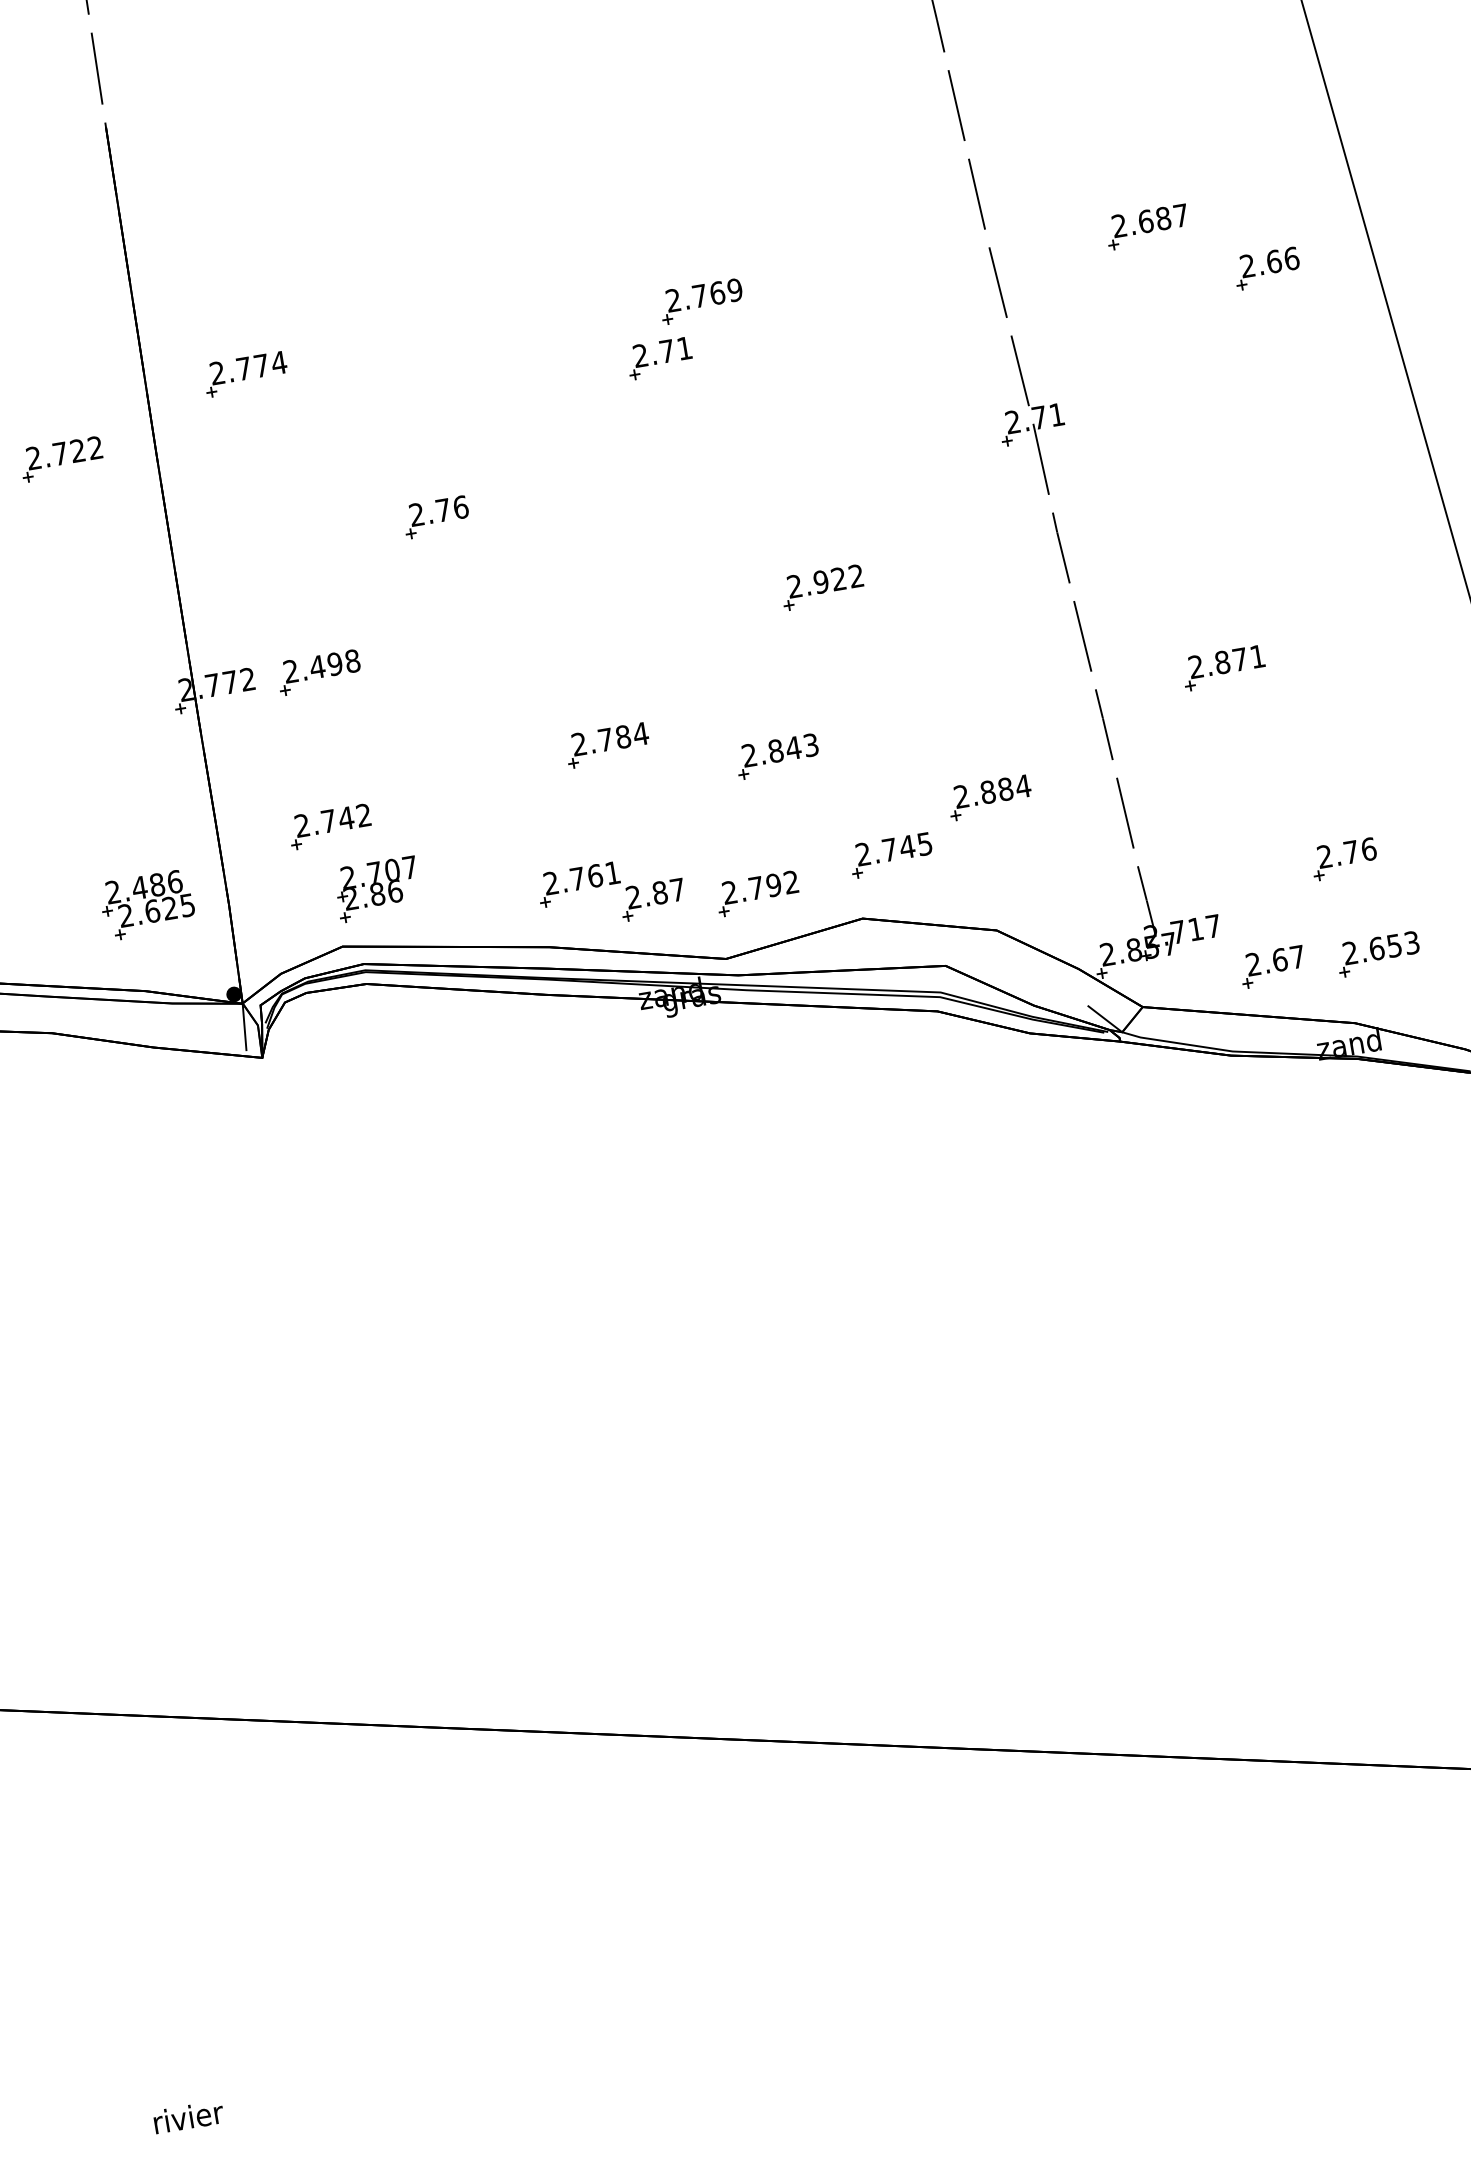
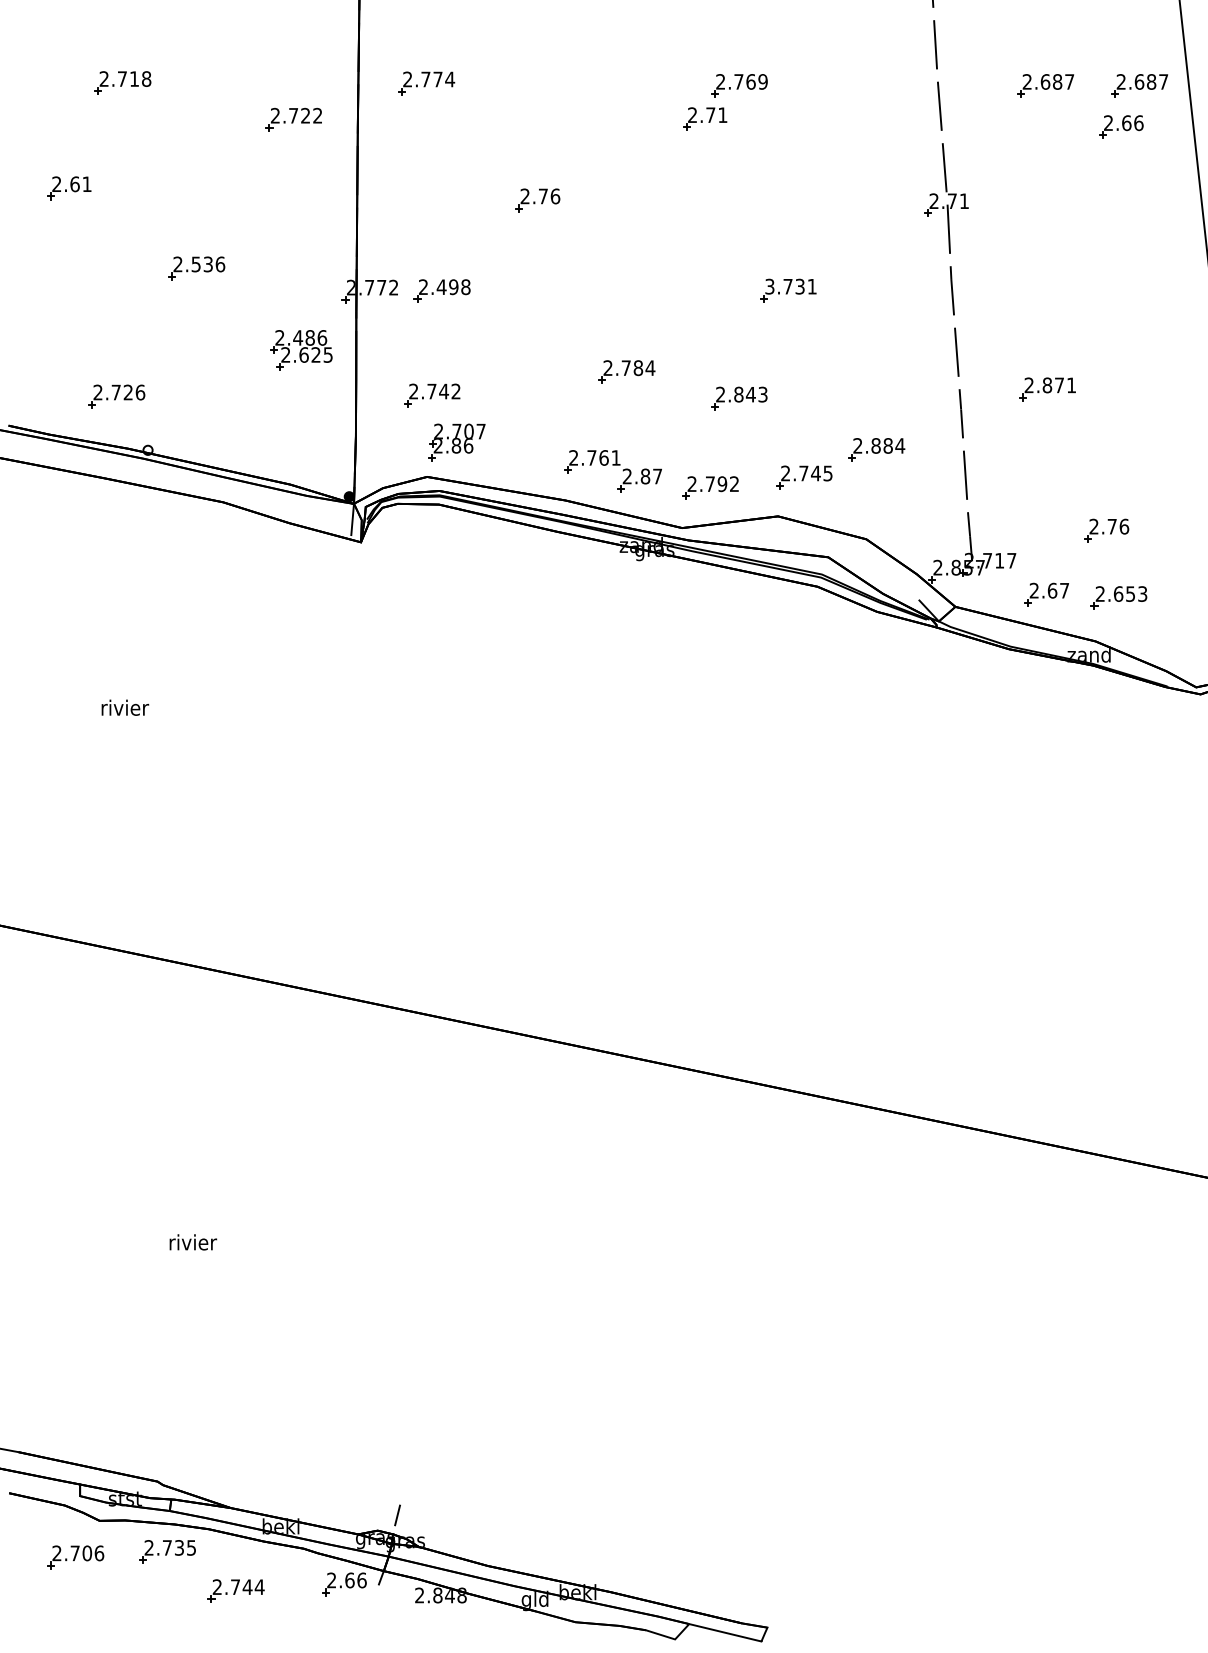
part: (1283, 203) -> (1139, 85), added
text: (824, 581) -> (790, 286), 2.922 -> 3.731
part: (147, 905) -> (301, 350), moved

